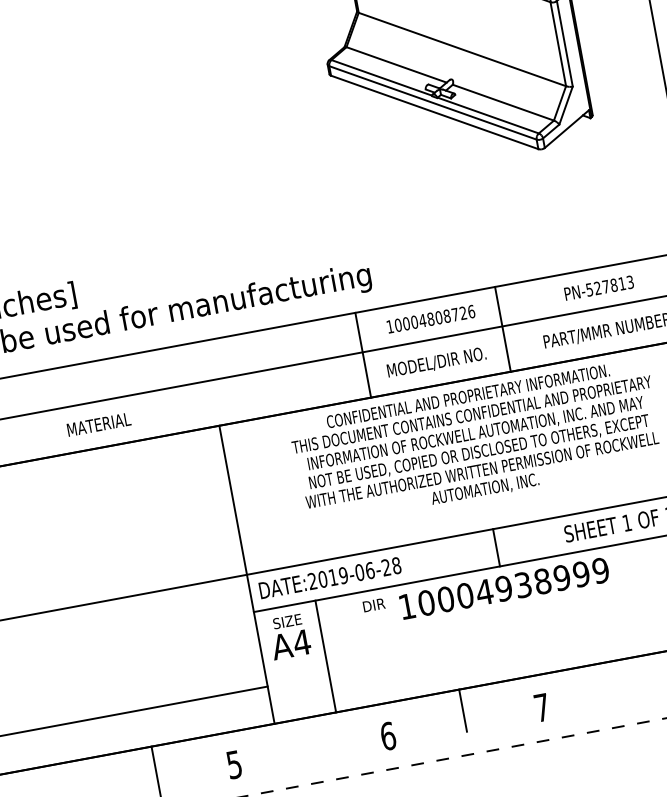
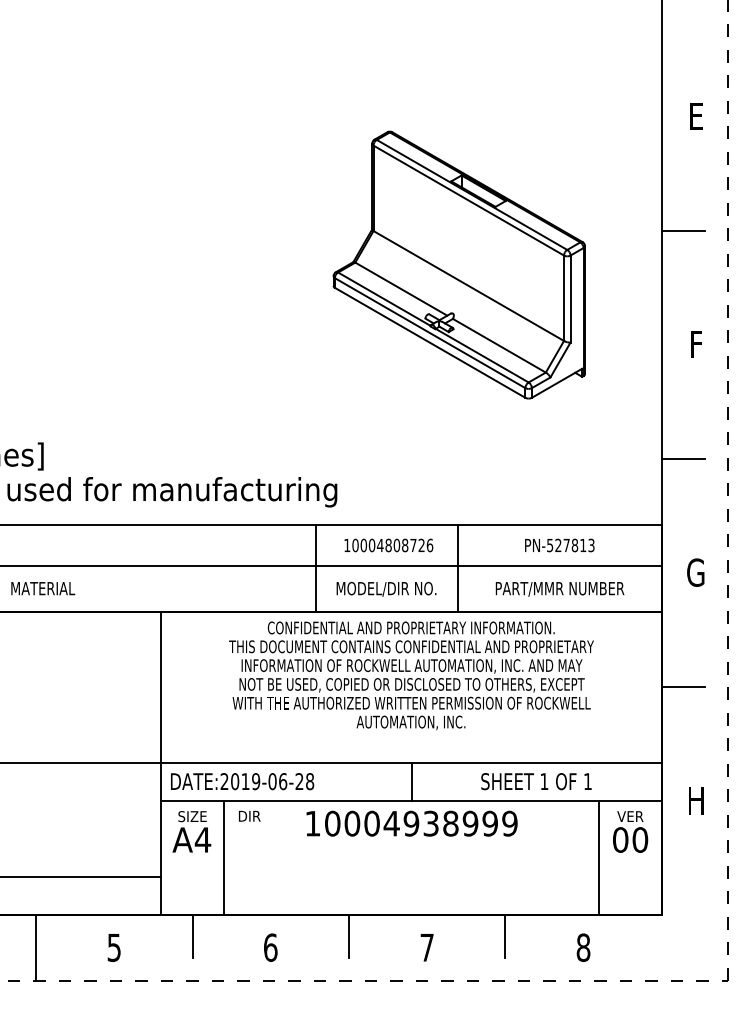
text: (373, 604) -> (249, 815), moved
line: (616, 681) -> (505, 935), added
line: (309, 738) -> (192, 935), added

